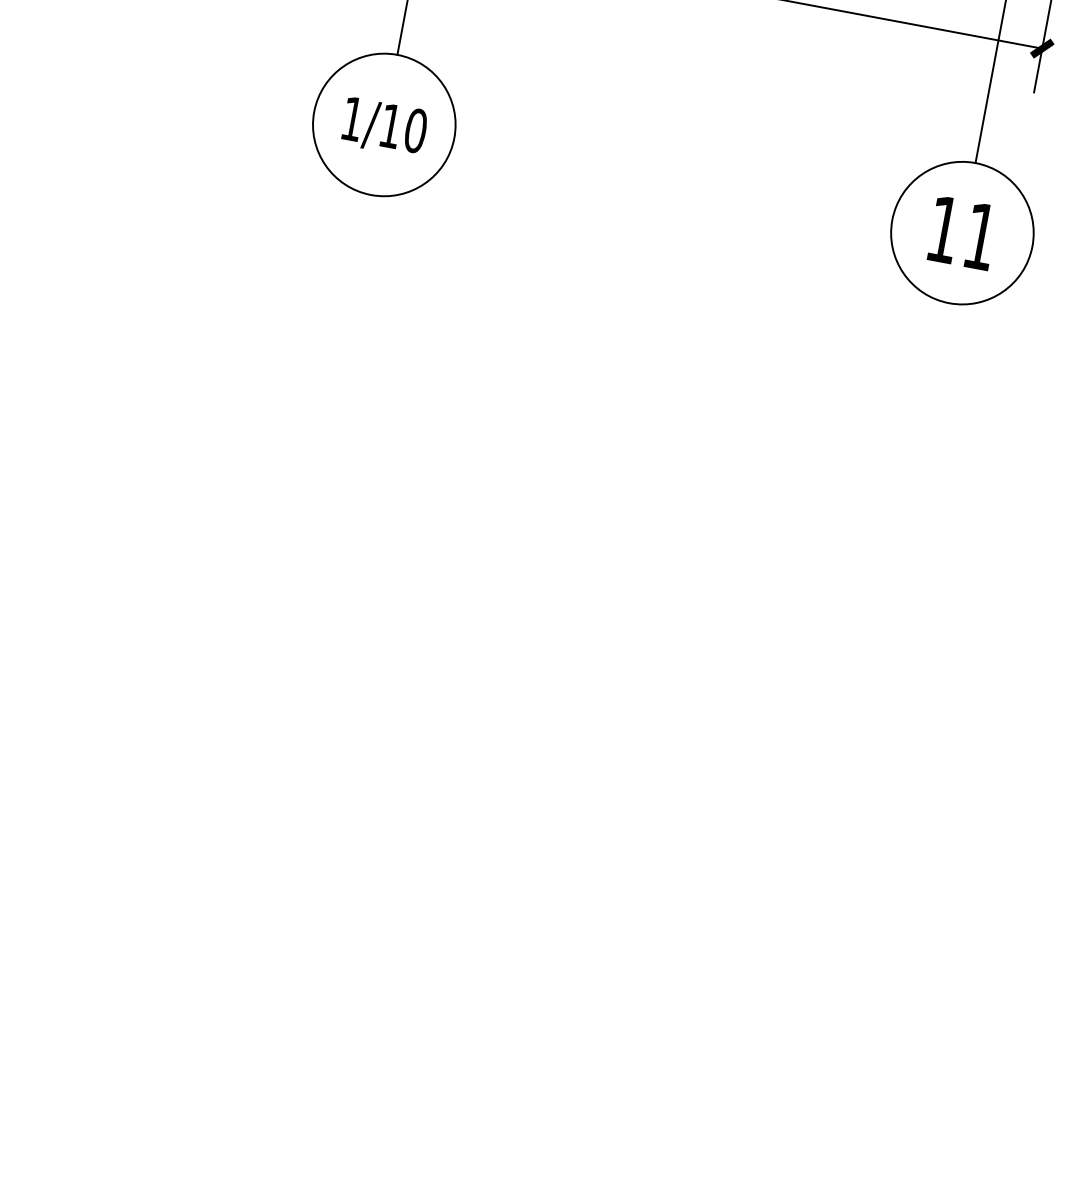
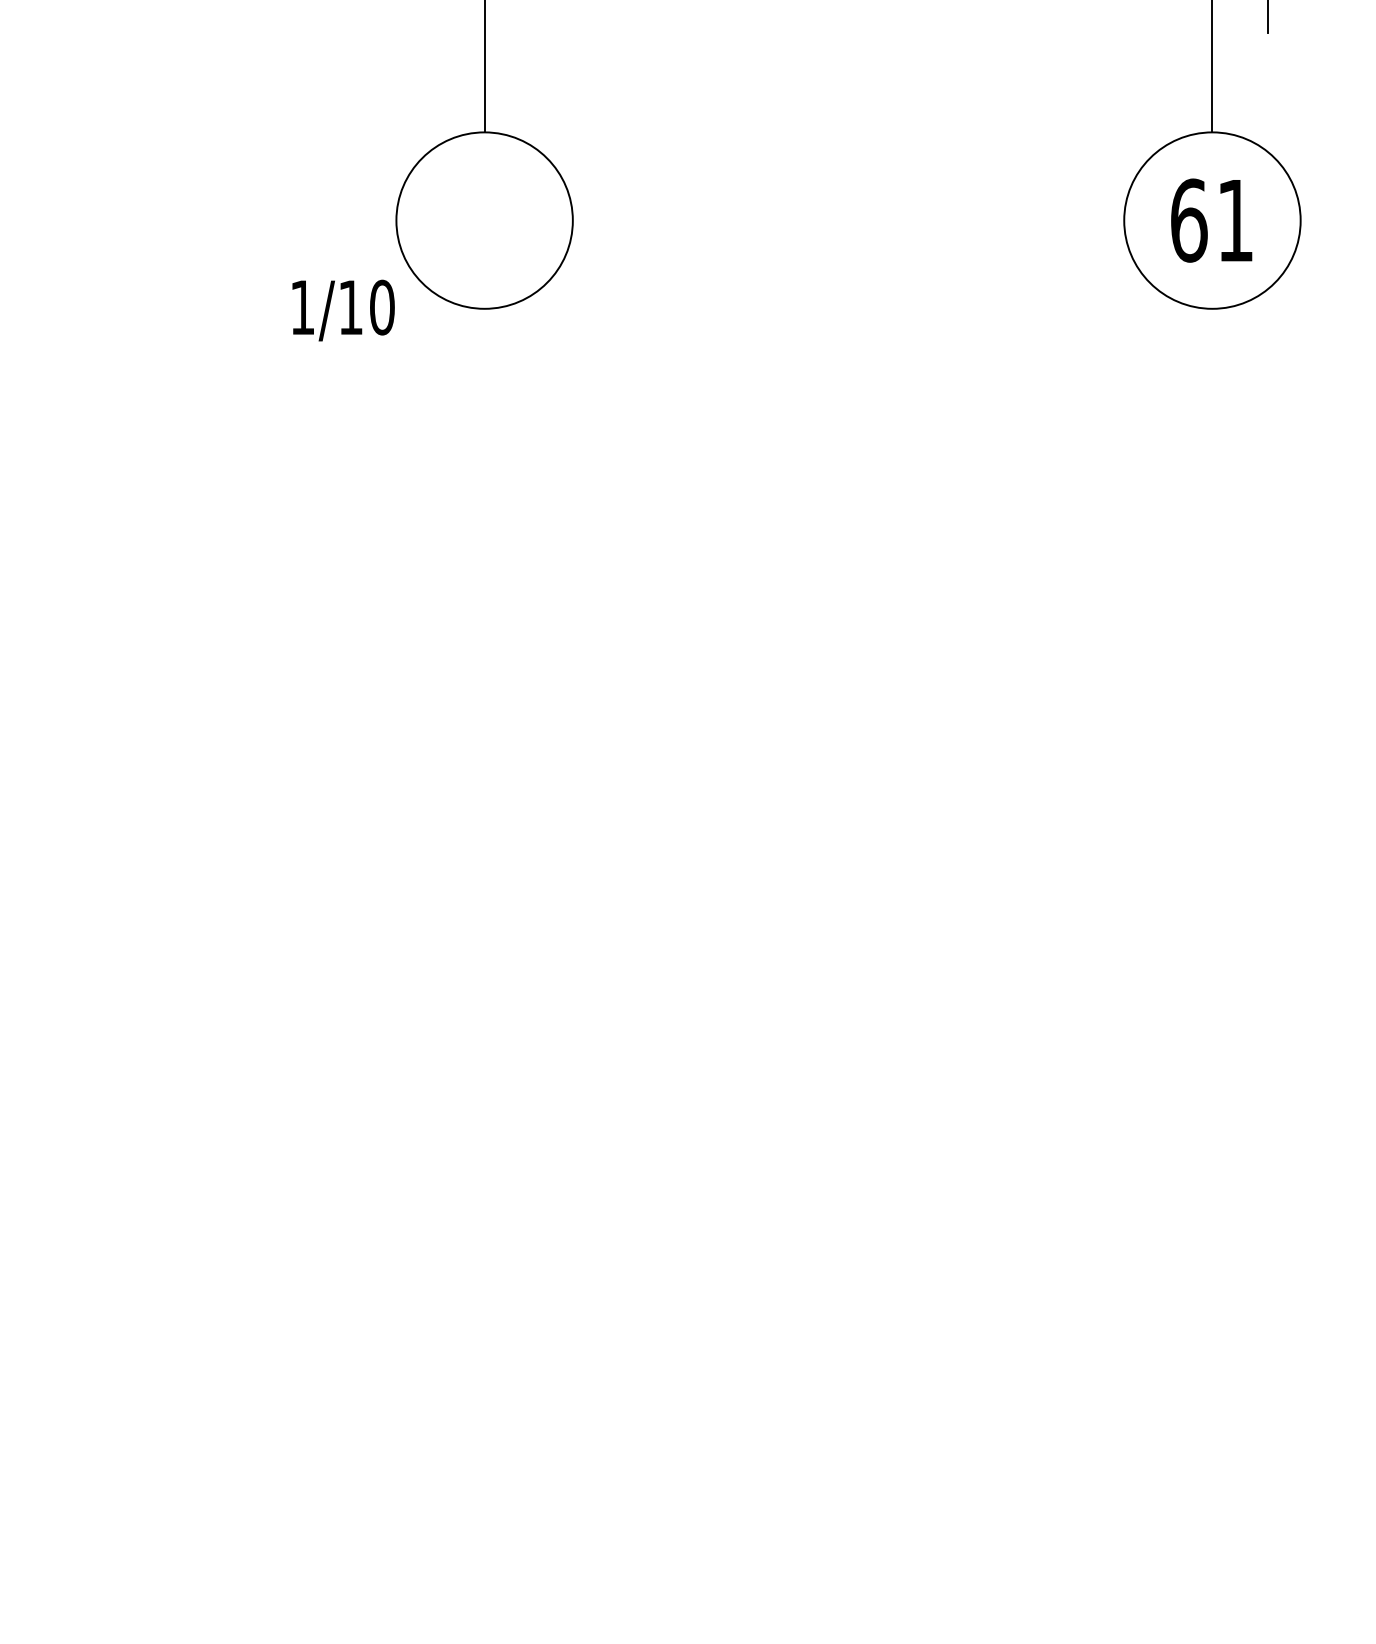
text: (384, 127) -> (343, 310), moved
text: (944, 229) -> (1189, 220), 11 -> 61

